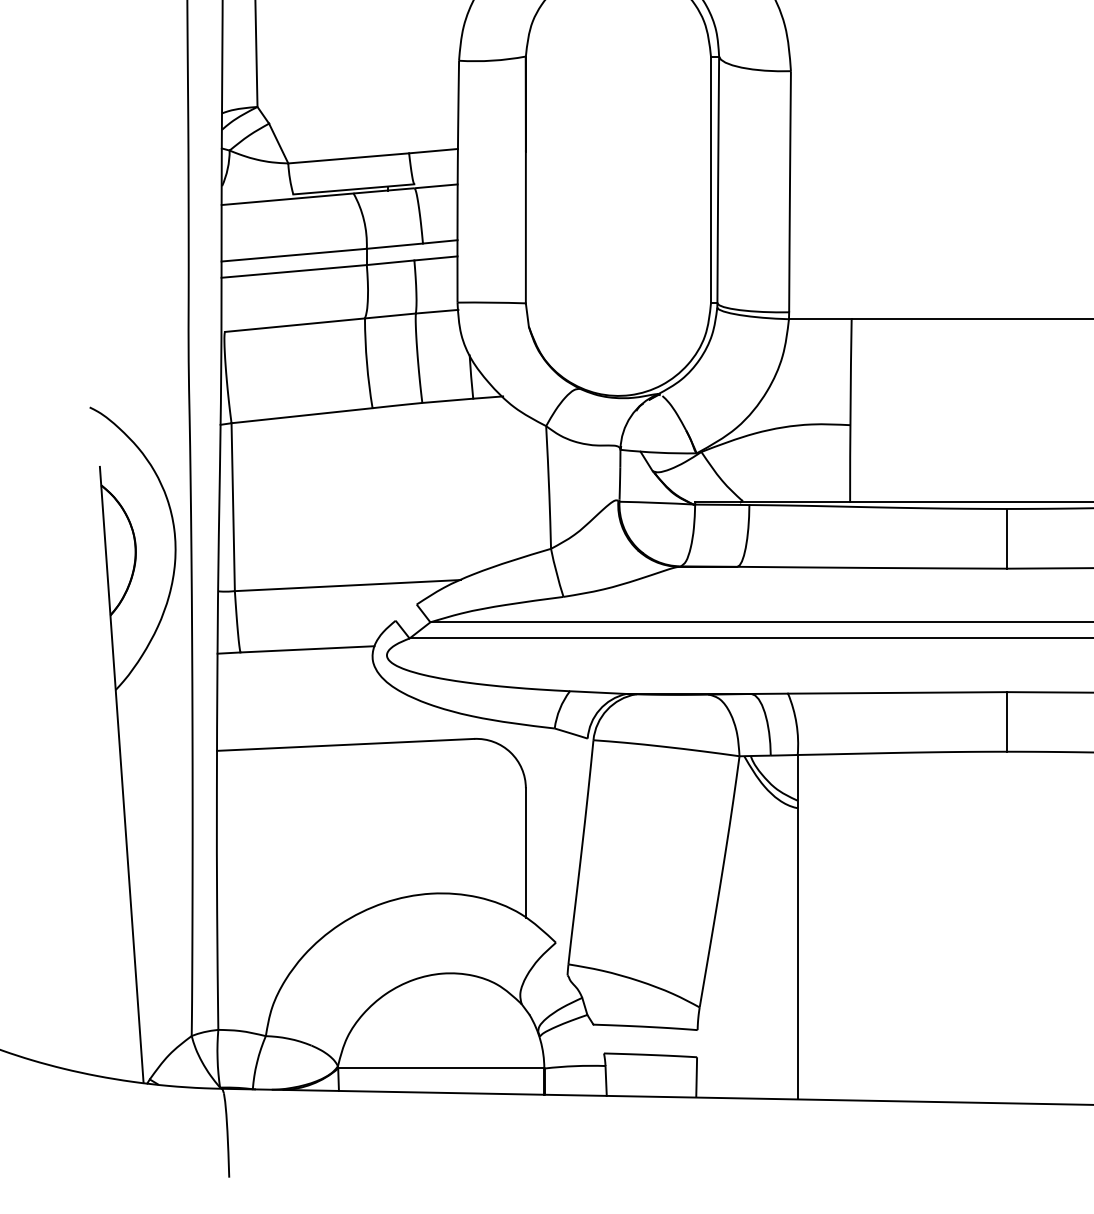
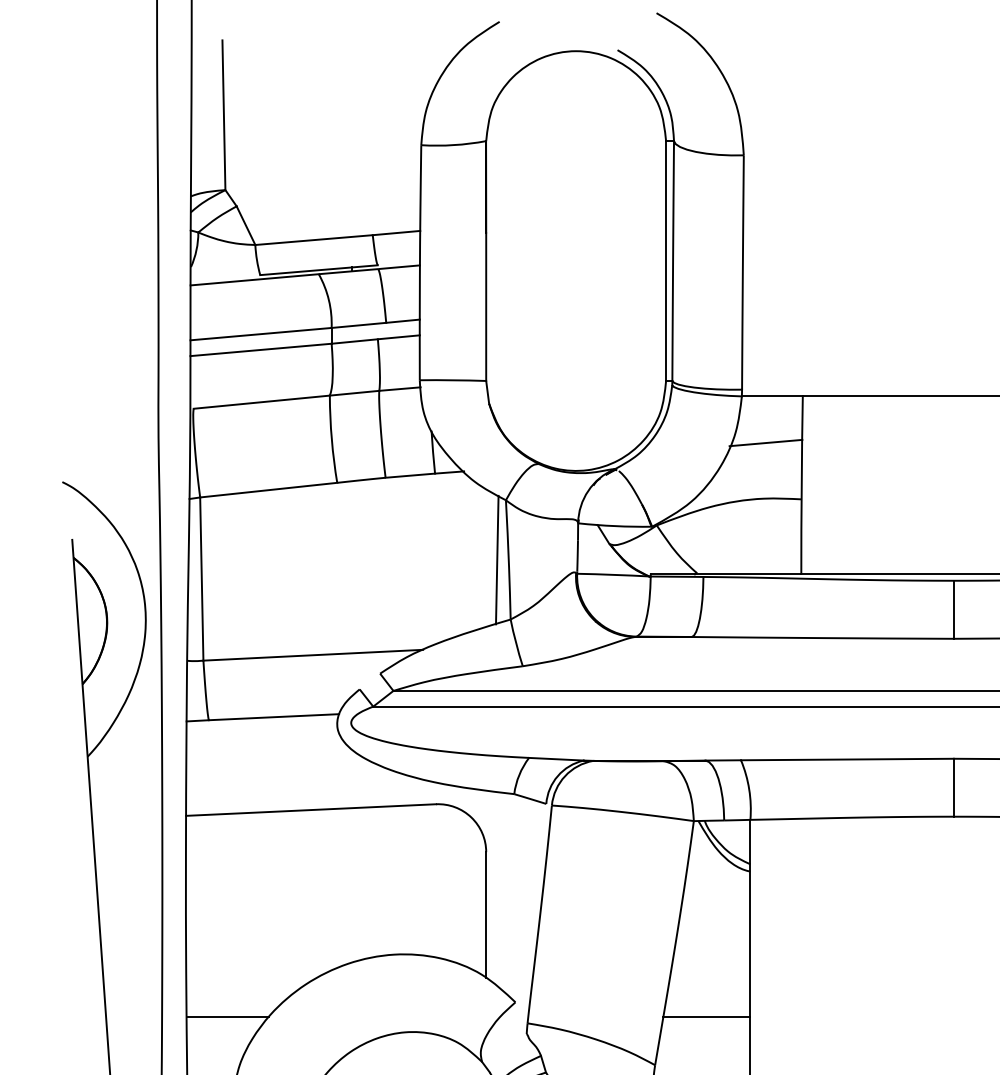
line: (813, 366) -> (765, 442), added
line: (536, 487) -> (496, 559), added
line: (259, 957) -> (227, 1016), added
line: (752, 957) -> (706, 1016), added

